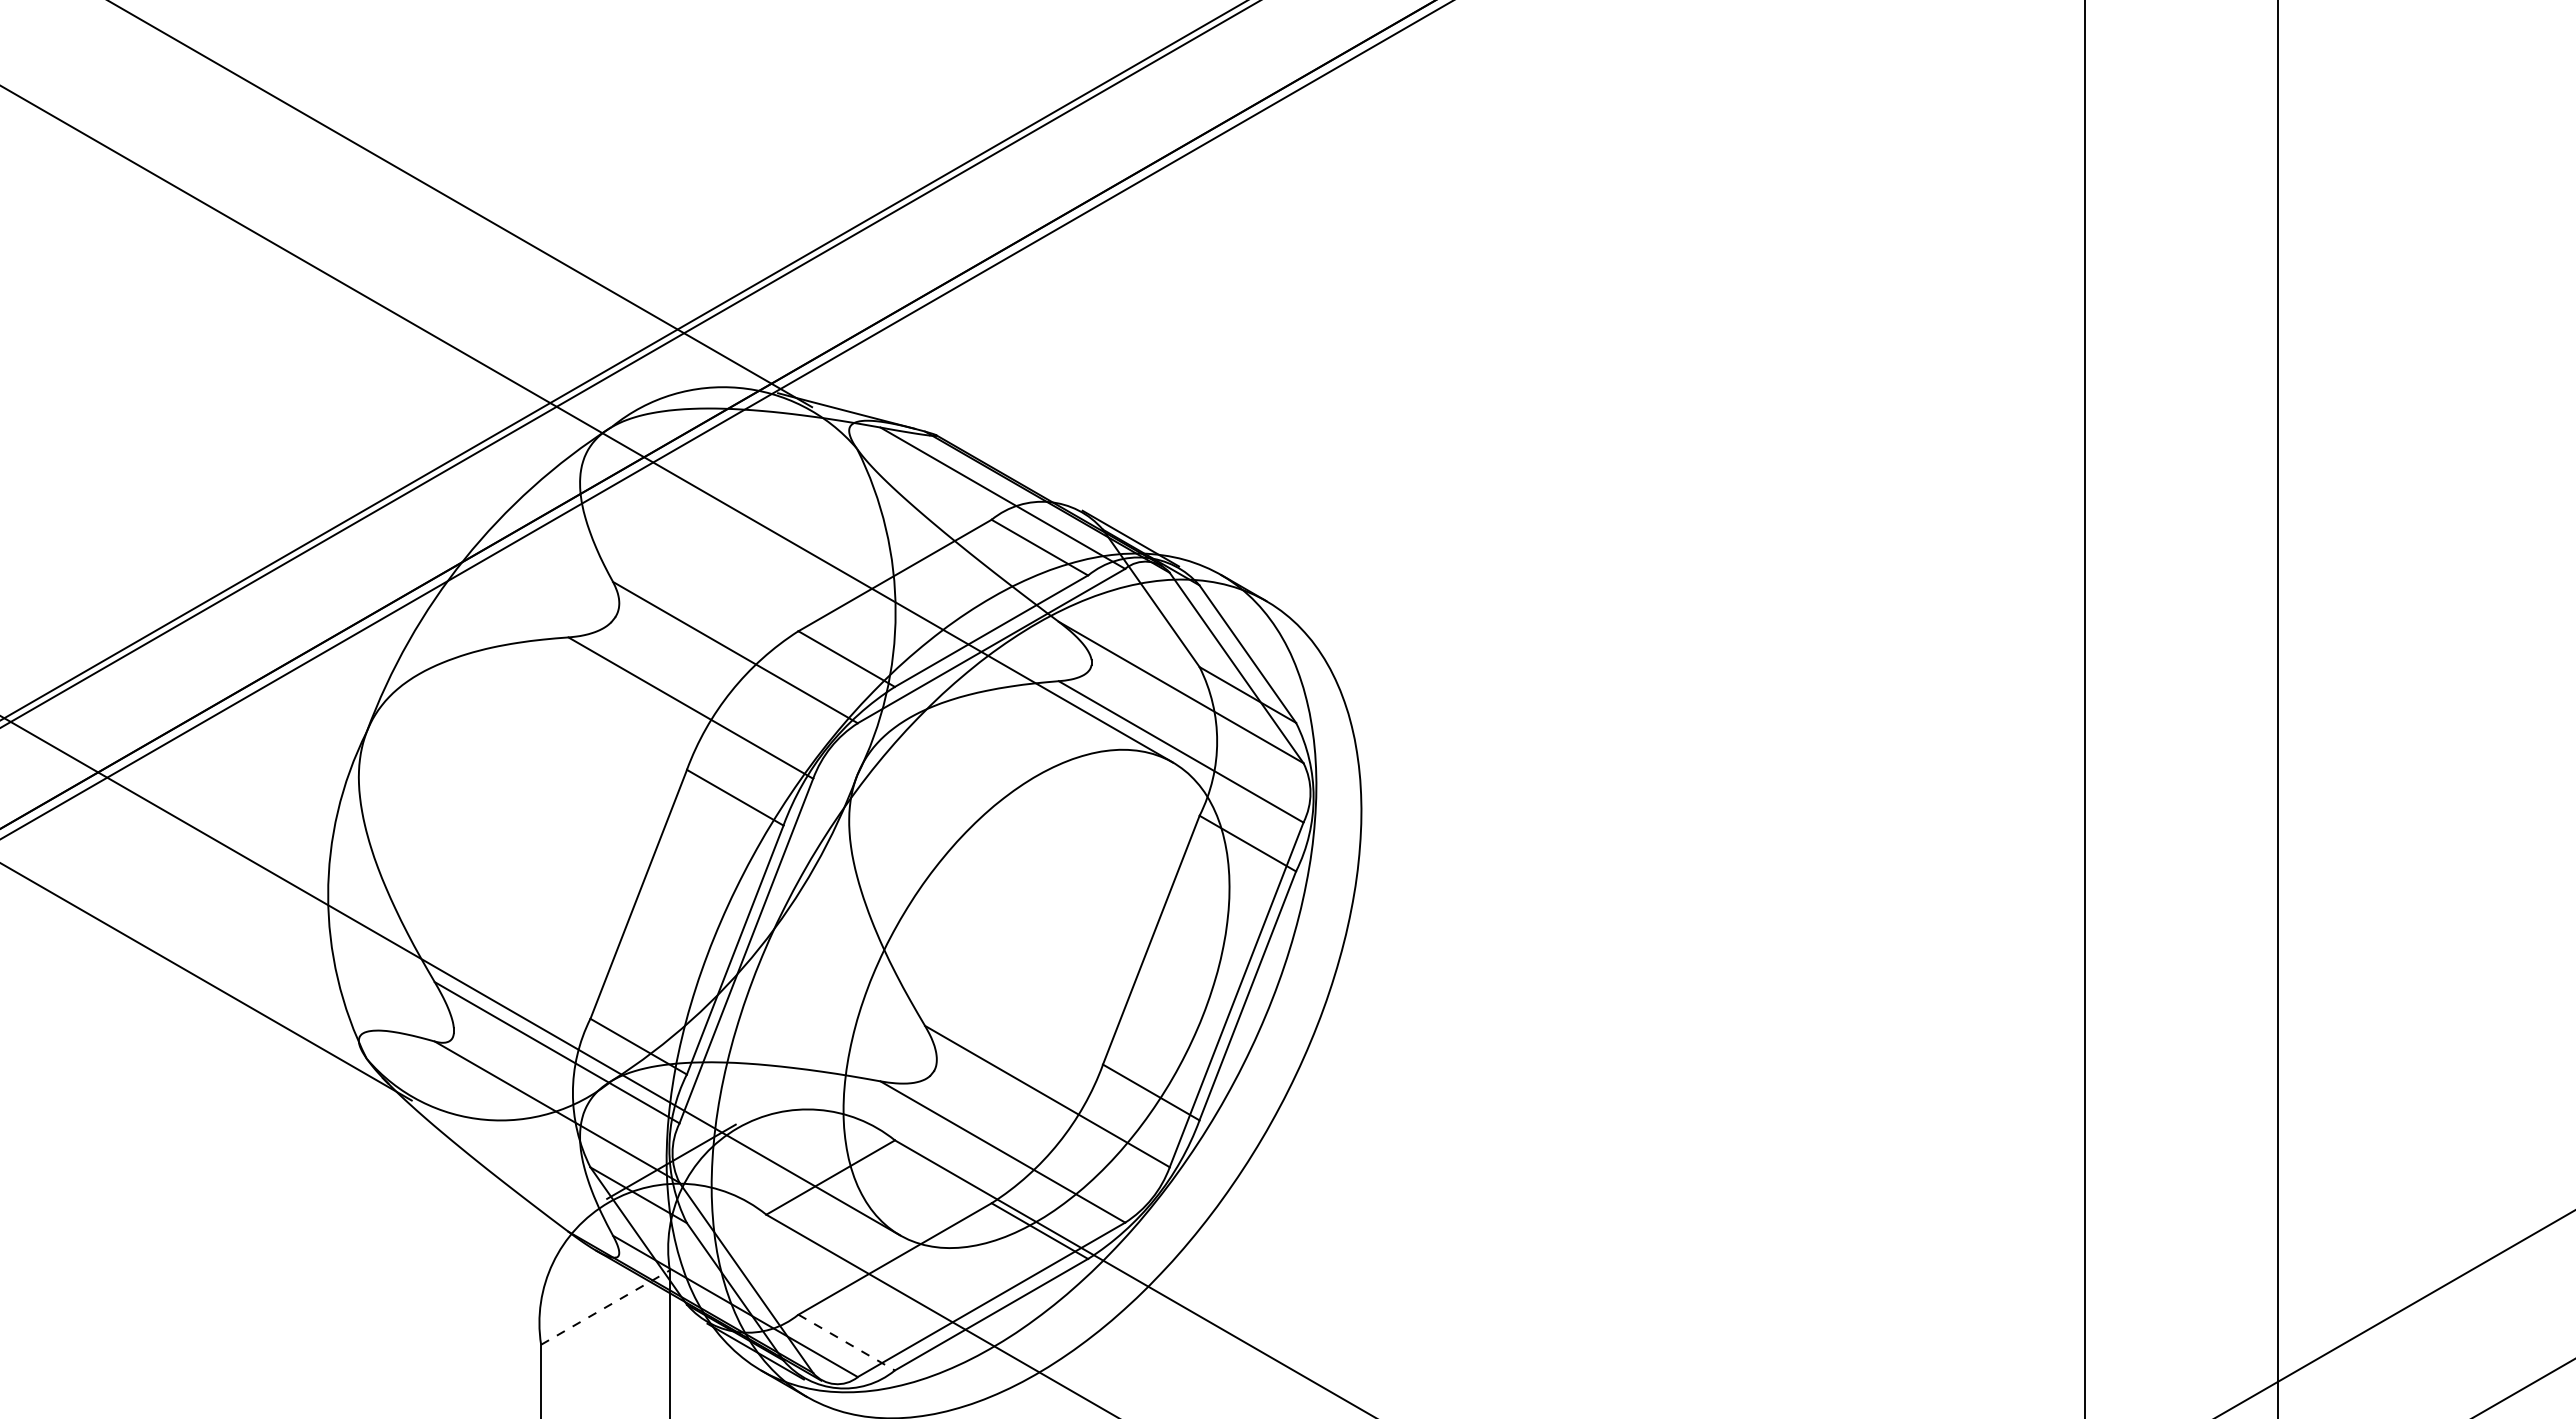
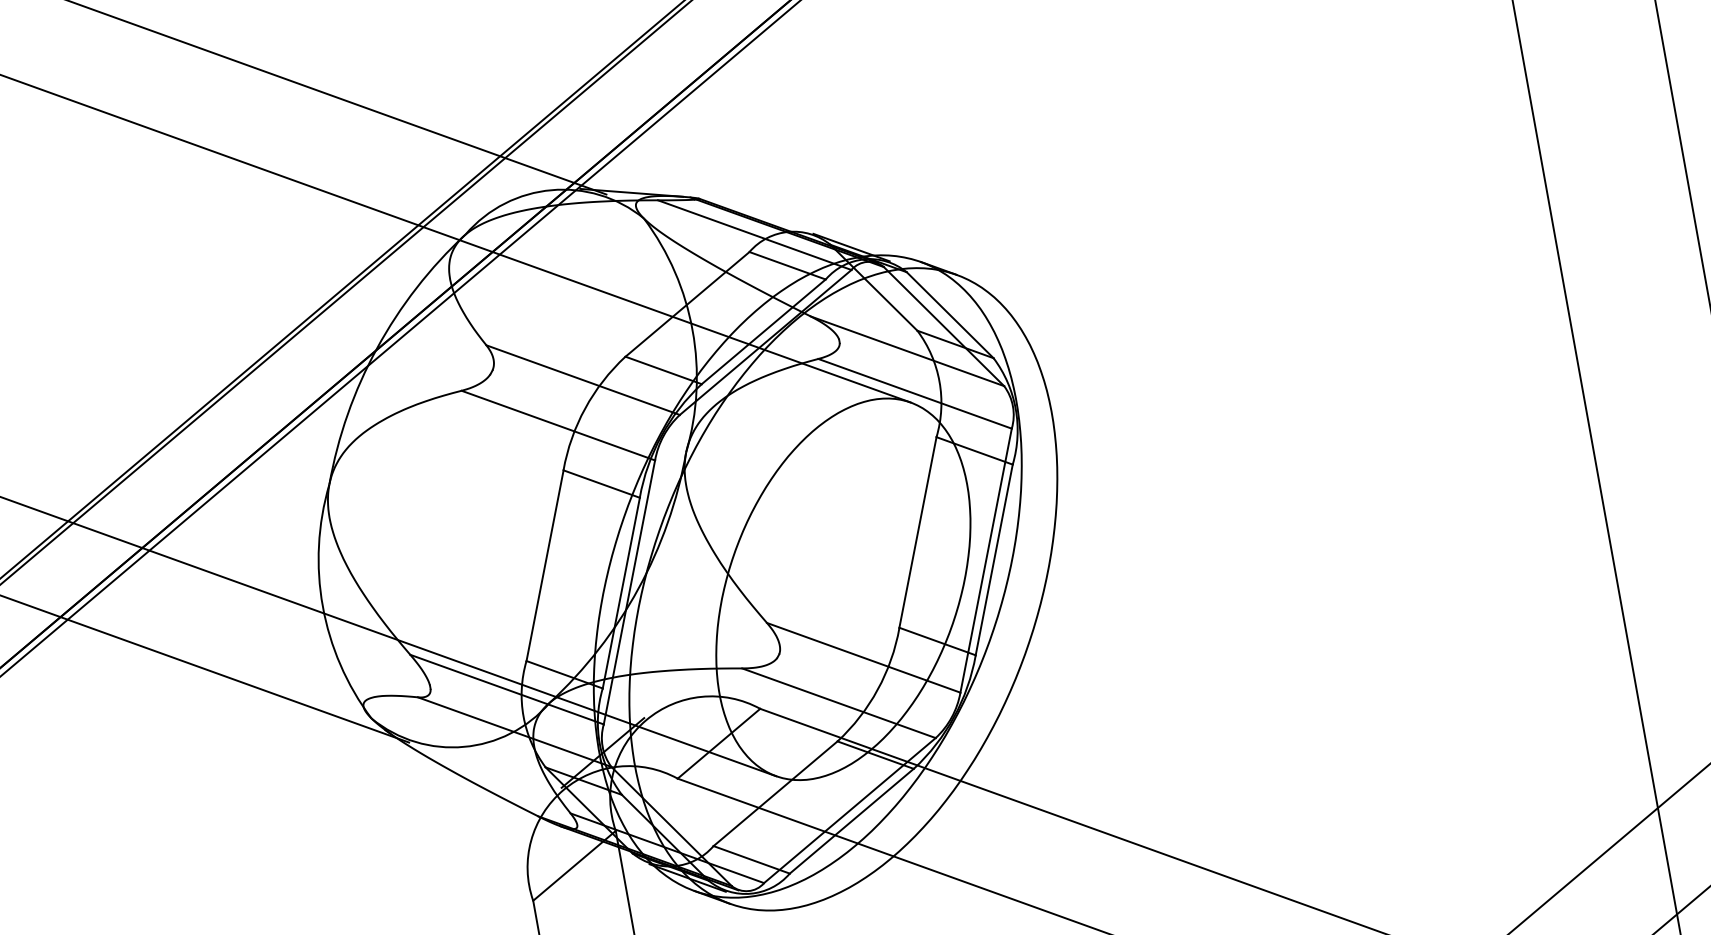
line: (605, 1307) -> (574, 865), dashed -> solid
line: (846, 1342) -> (751, 859), dashed -> solid

